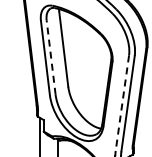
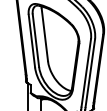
line: (51, 57) -> (36, 40), dashed -> solid
line: (122, 103) -> (86, 73), dashed -> solid

